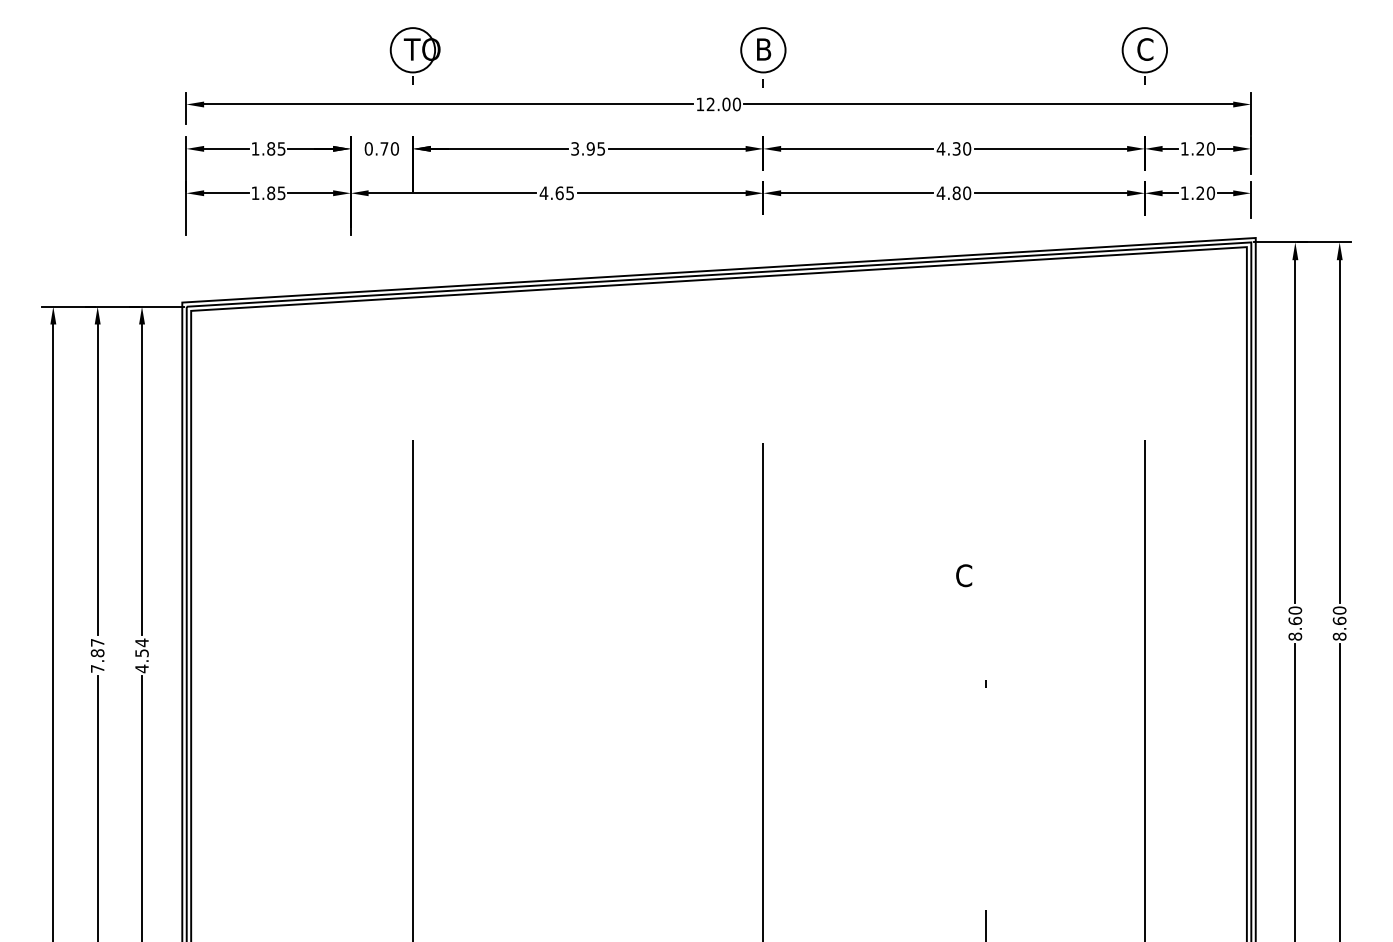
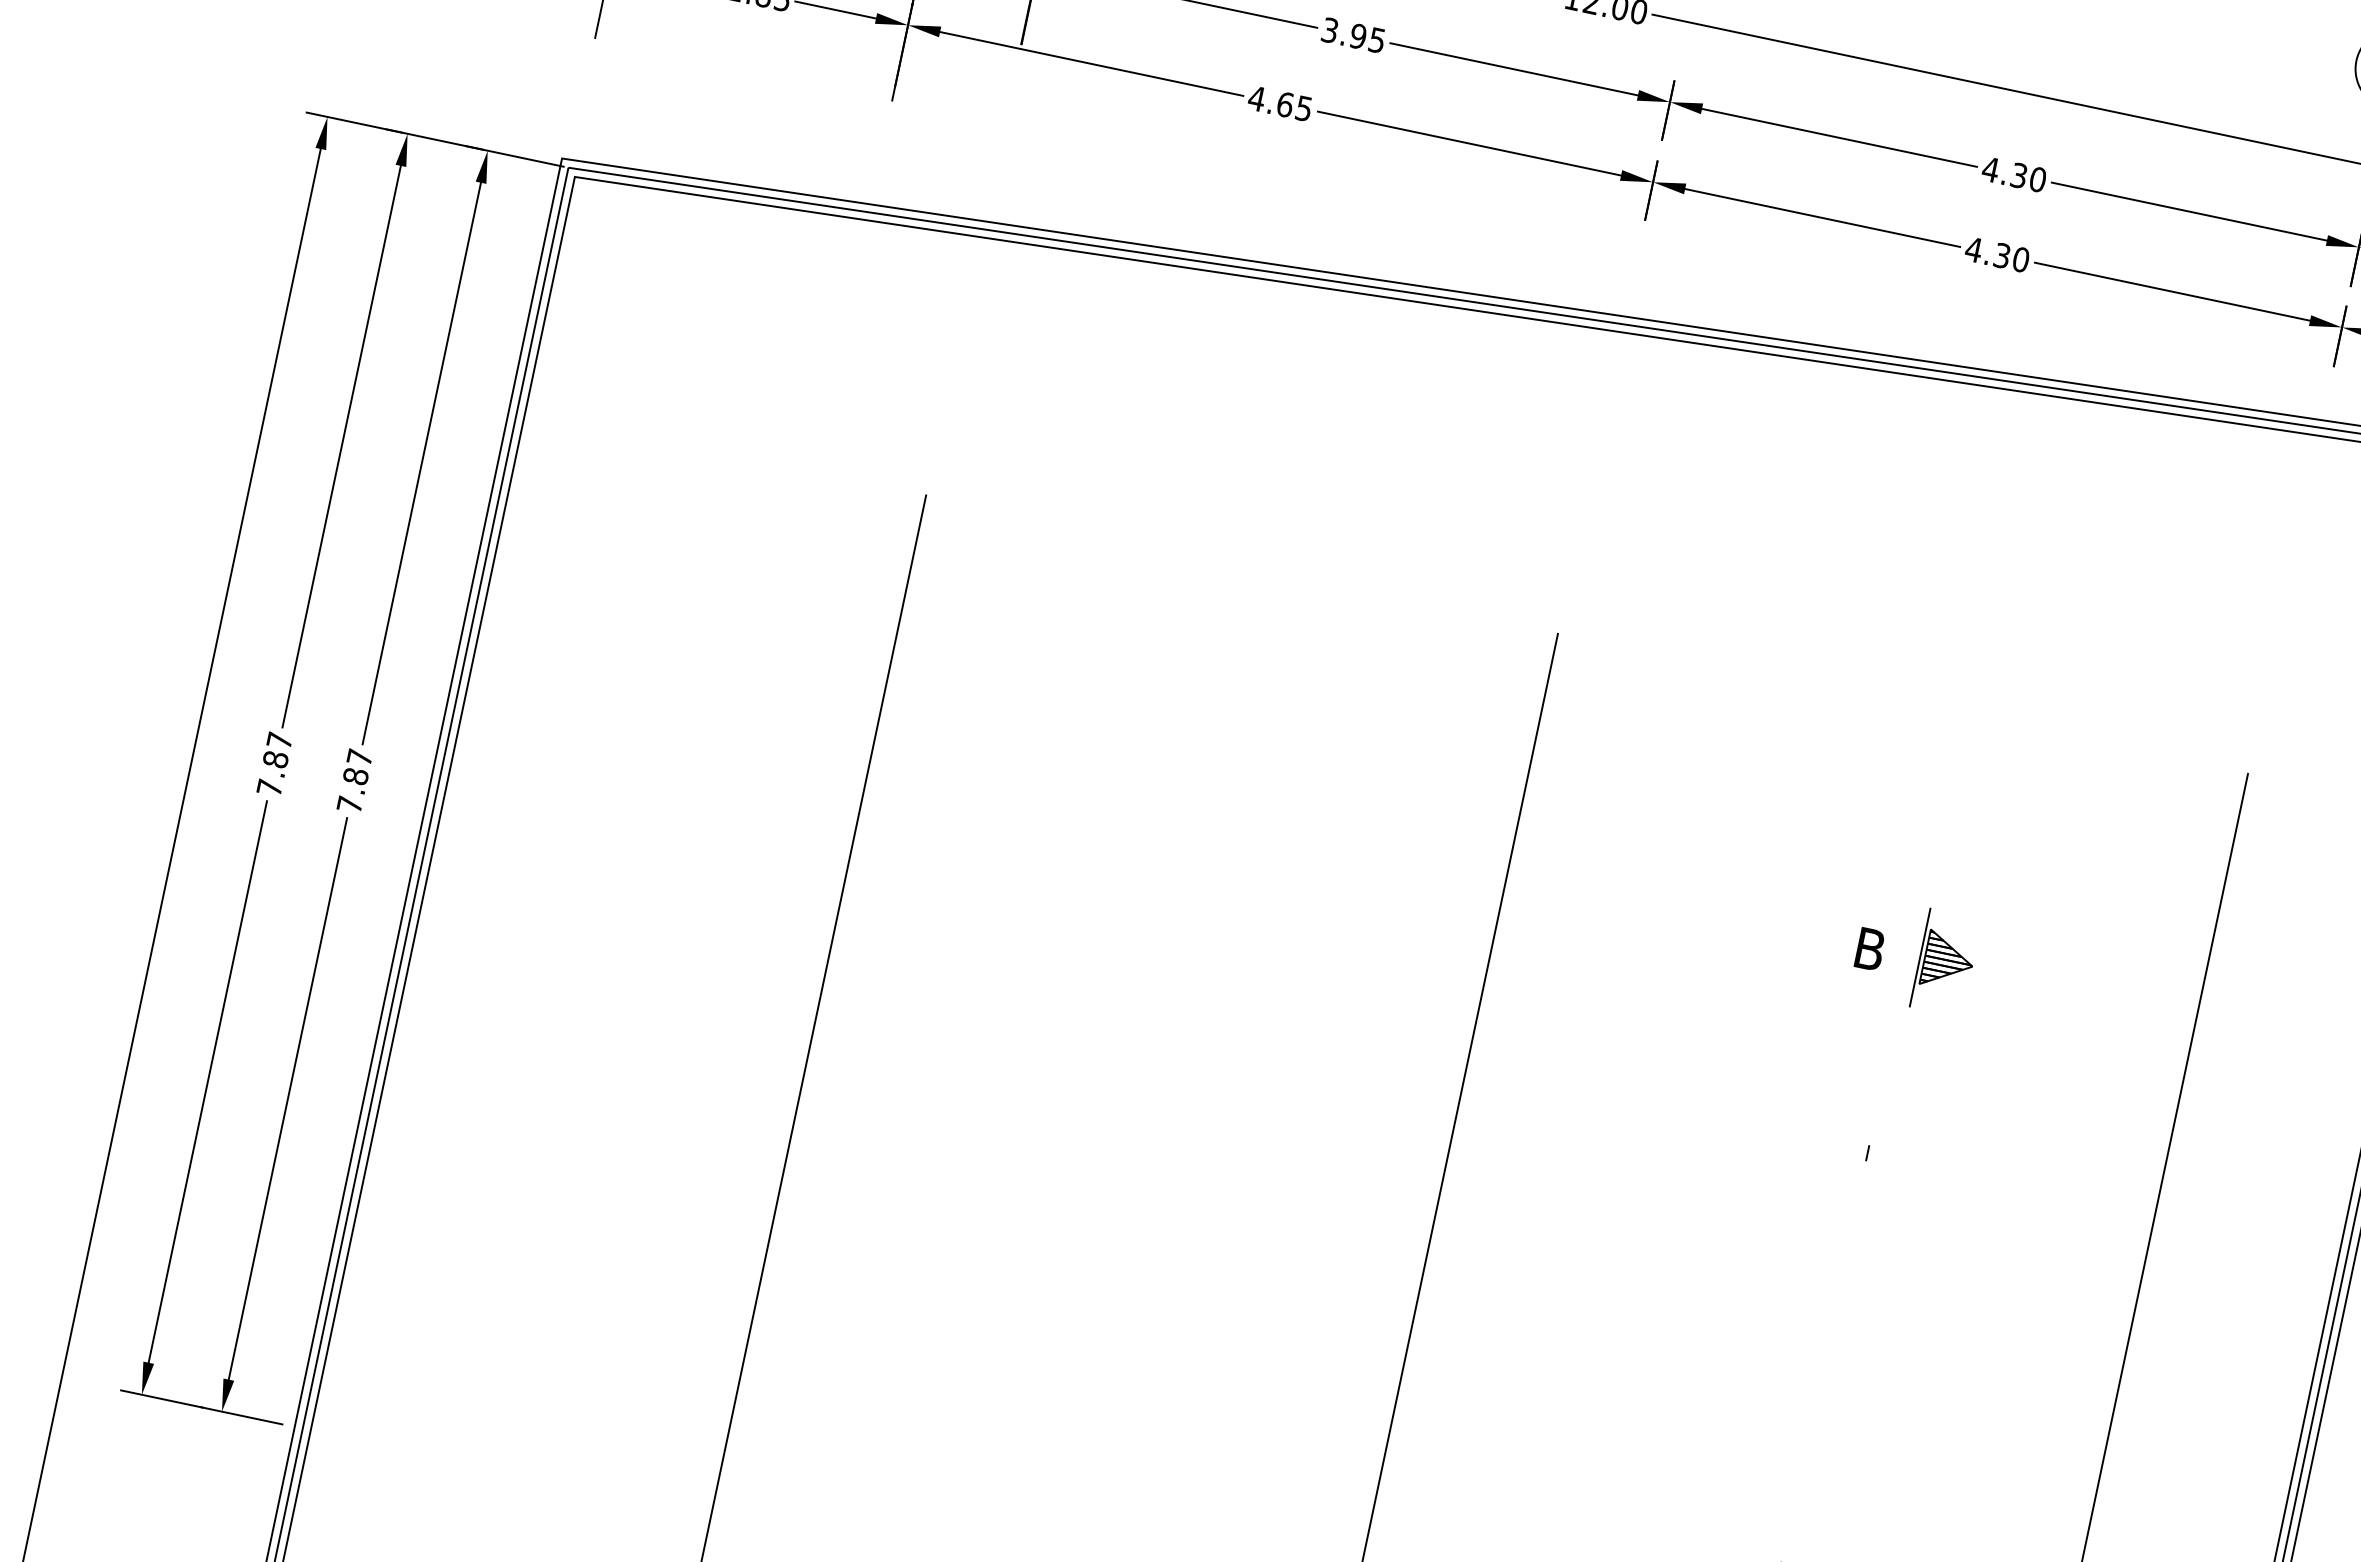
text: (956, 193) -> (2001, 256), 4.80 -> 4.30
part: (1005, 574) -> (1945, 962), added
text: (964, 575) -> (1870, 949), C -> B
text: (141, 655) -> (354, 780), 4.54 -> 7.87

